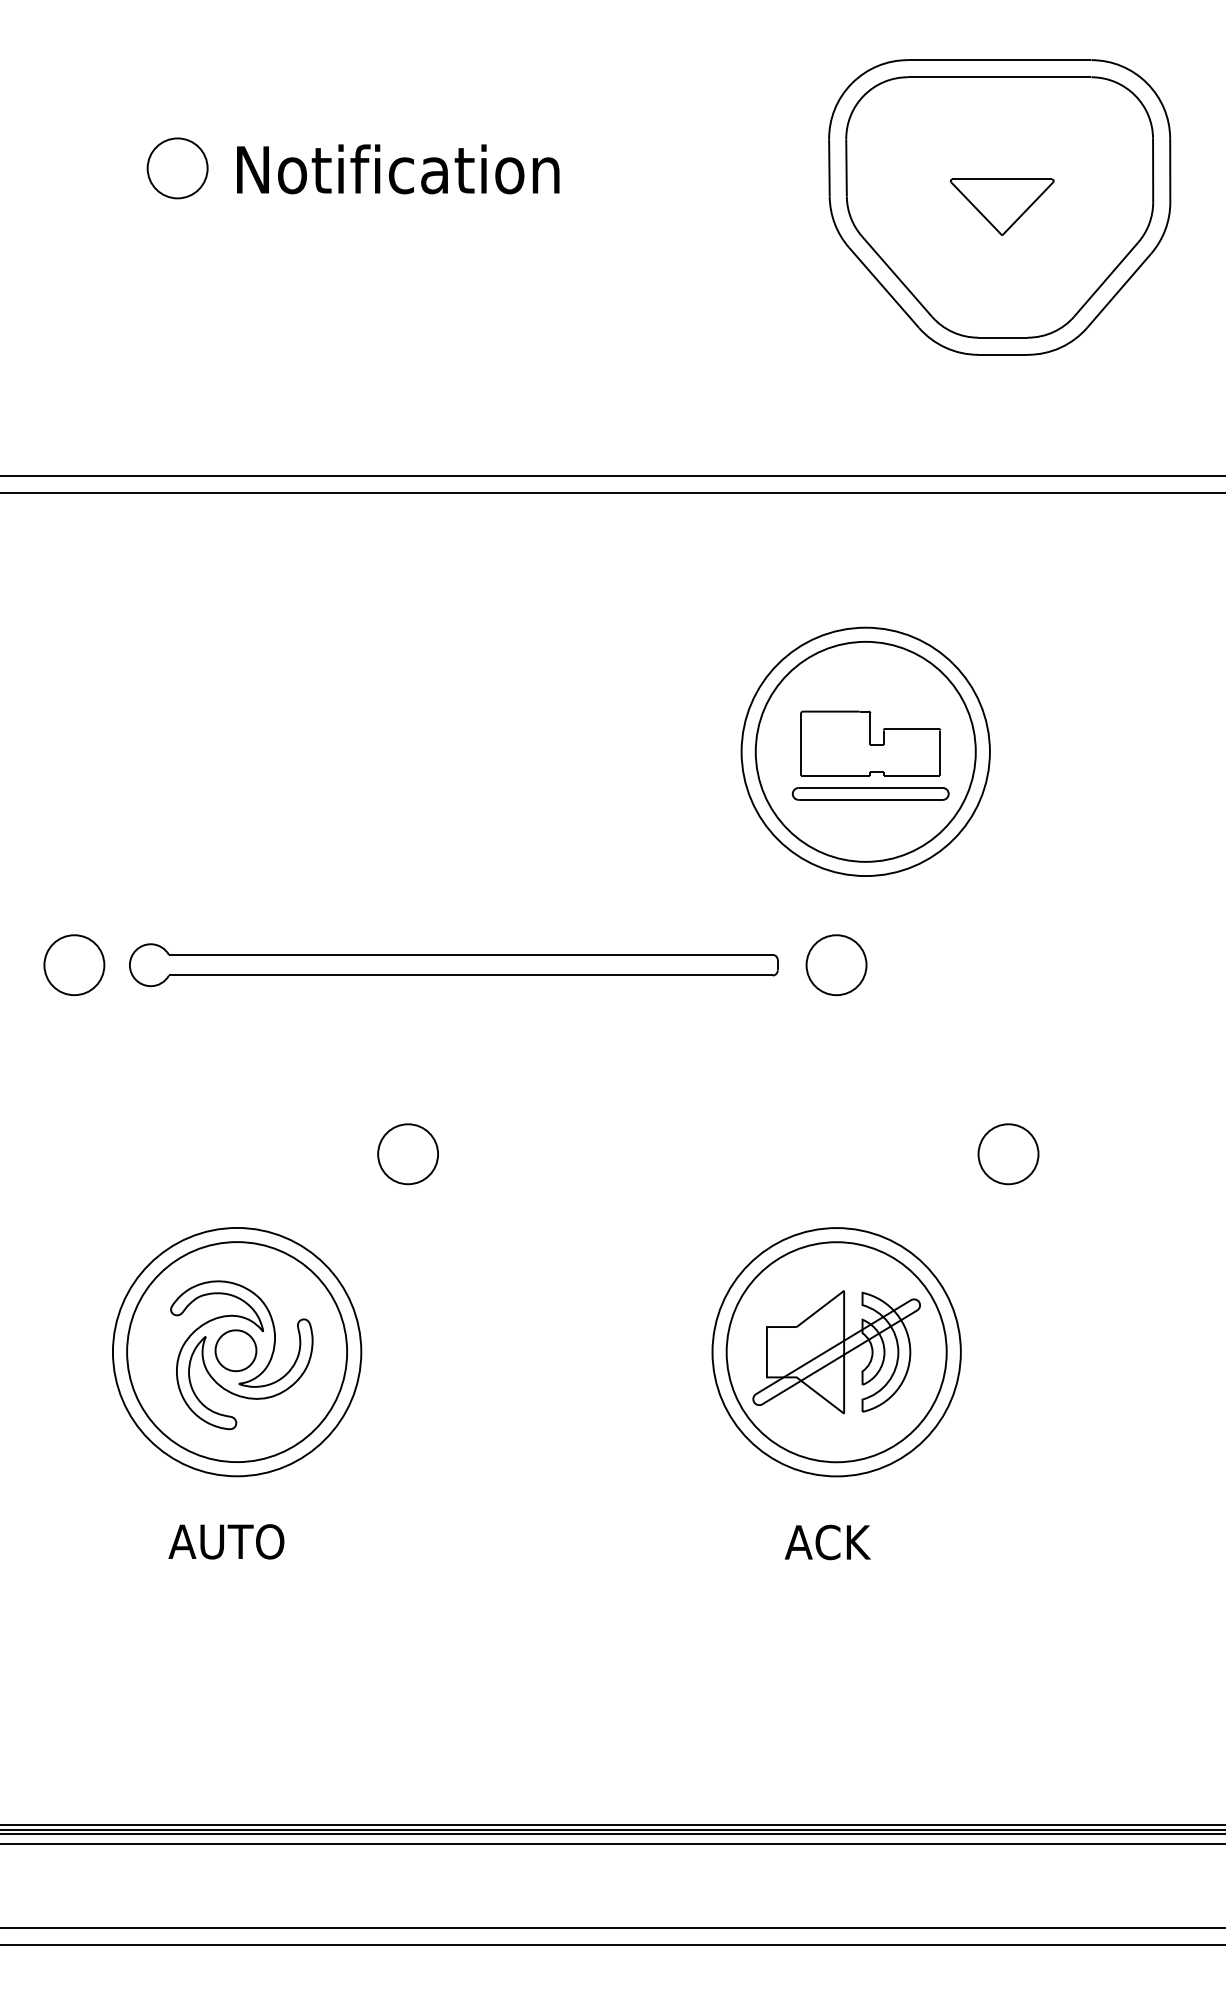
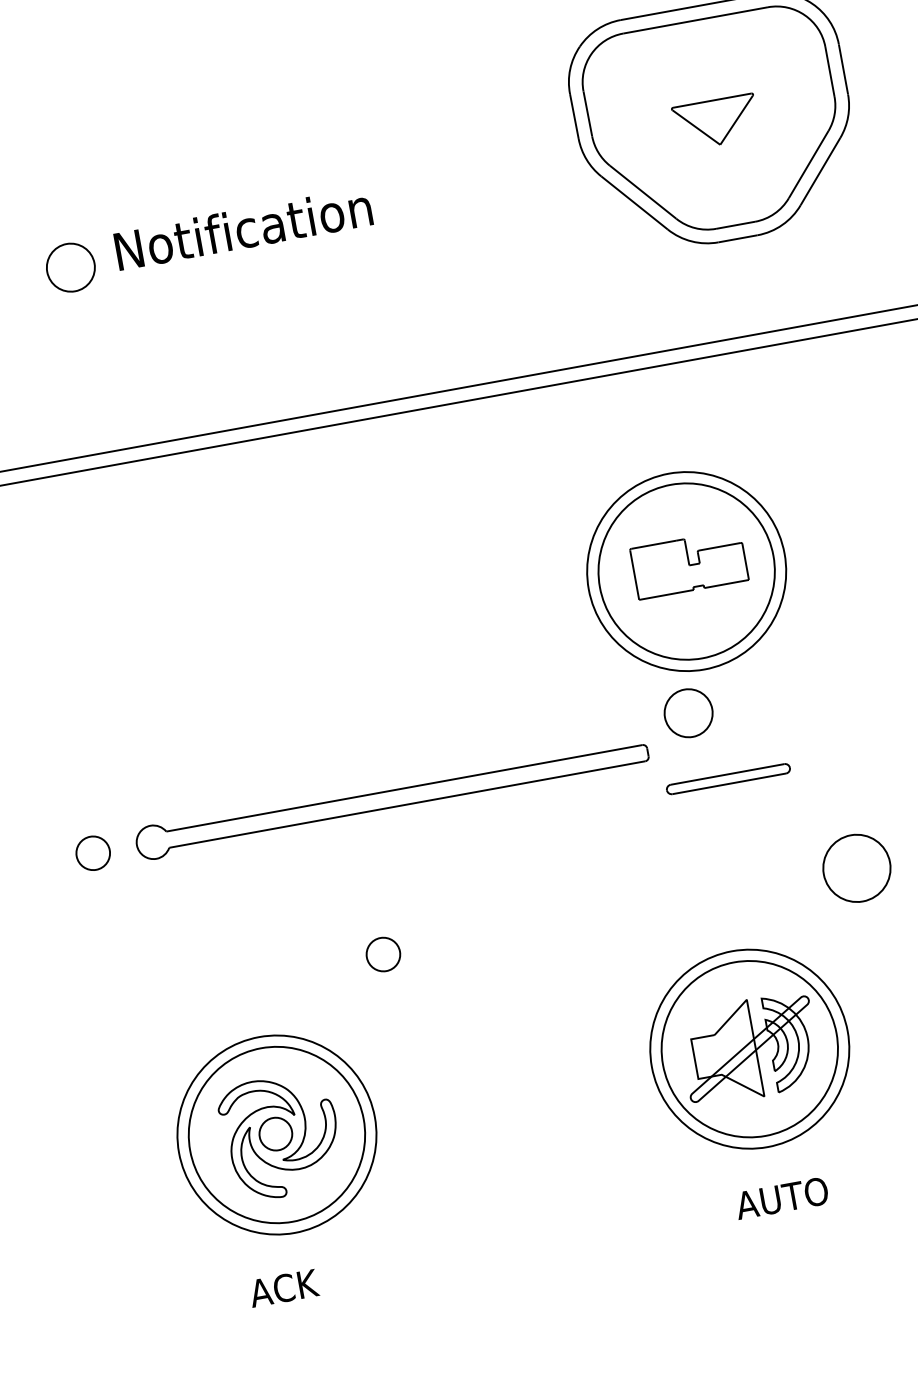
part: (177, 168) -> (70, 267), moved
text: (398, 169) -> (243, 228), moved
part: (870, 793) -> (728, 778), moved
part: (74, 965) -> (93, 853), size x0.7
part: (836, 965) -> (688, 713), moved
part: (407, 1154) -> (383, 954), size x0.7
part: (1008, 1154) -> (856, 868), size x1.4
text: (241, 1541) -> (307, 1283), AUTO -> ACK
text: (857, 1542) -> (793, 1196), ACK -> AUTO

